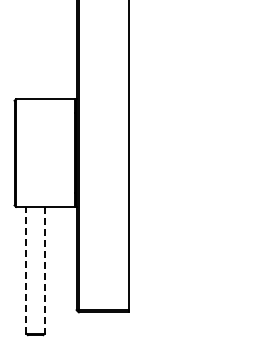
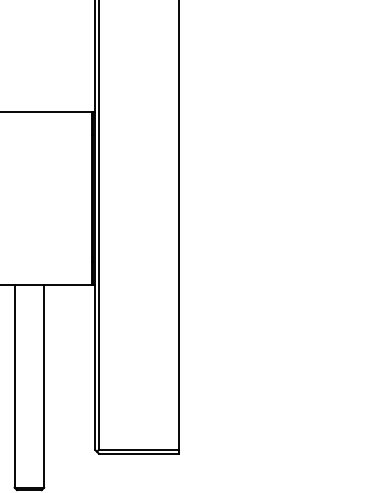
line: (26, 269) -> (14, 384), dashed -> solid
line: (44, 270) -> (43, 386), dashed -> solid

